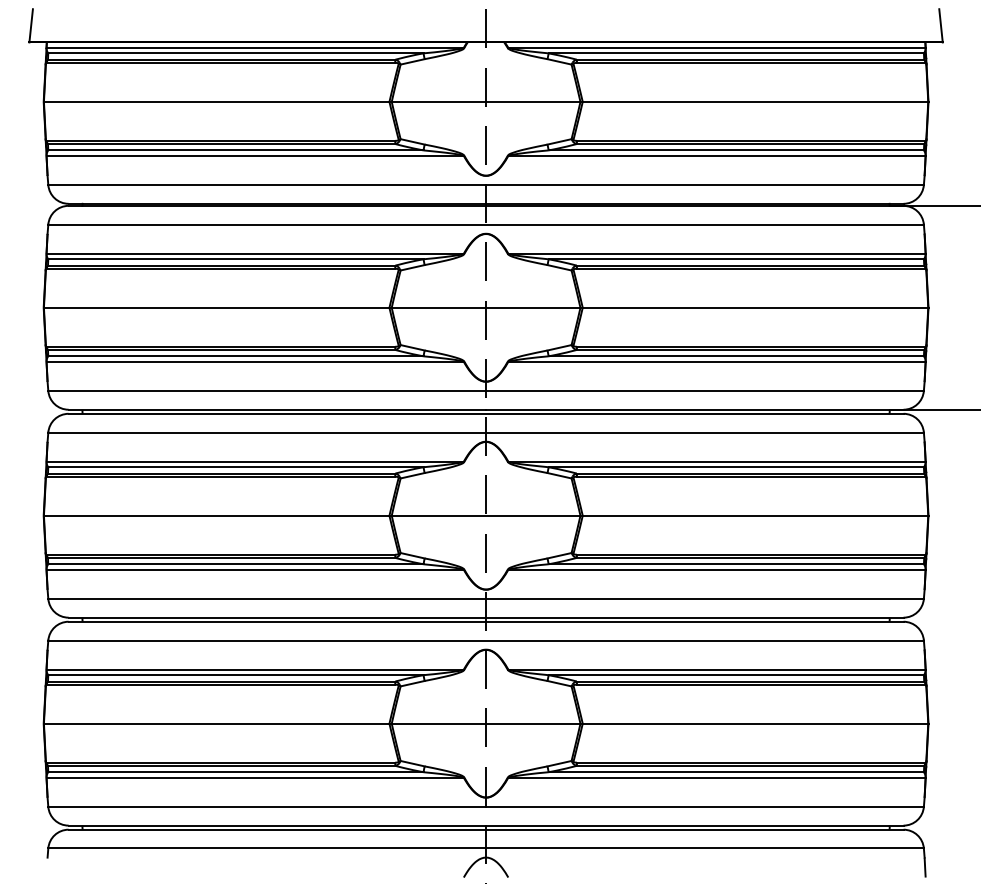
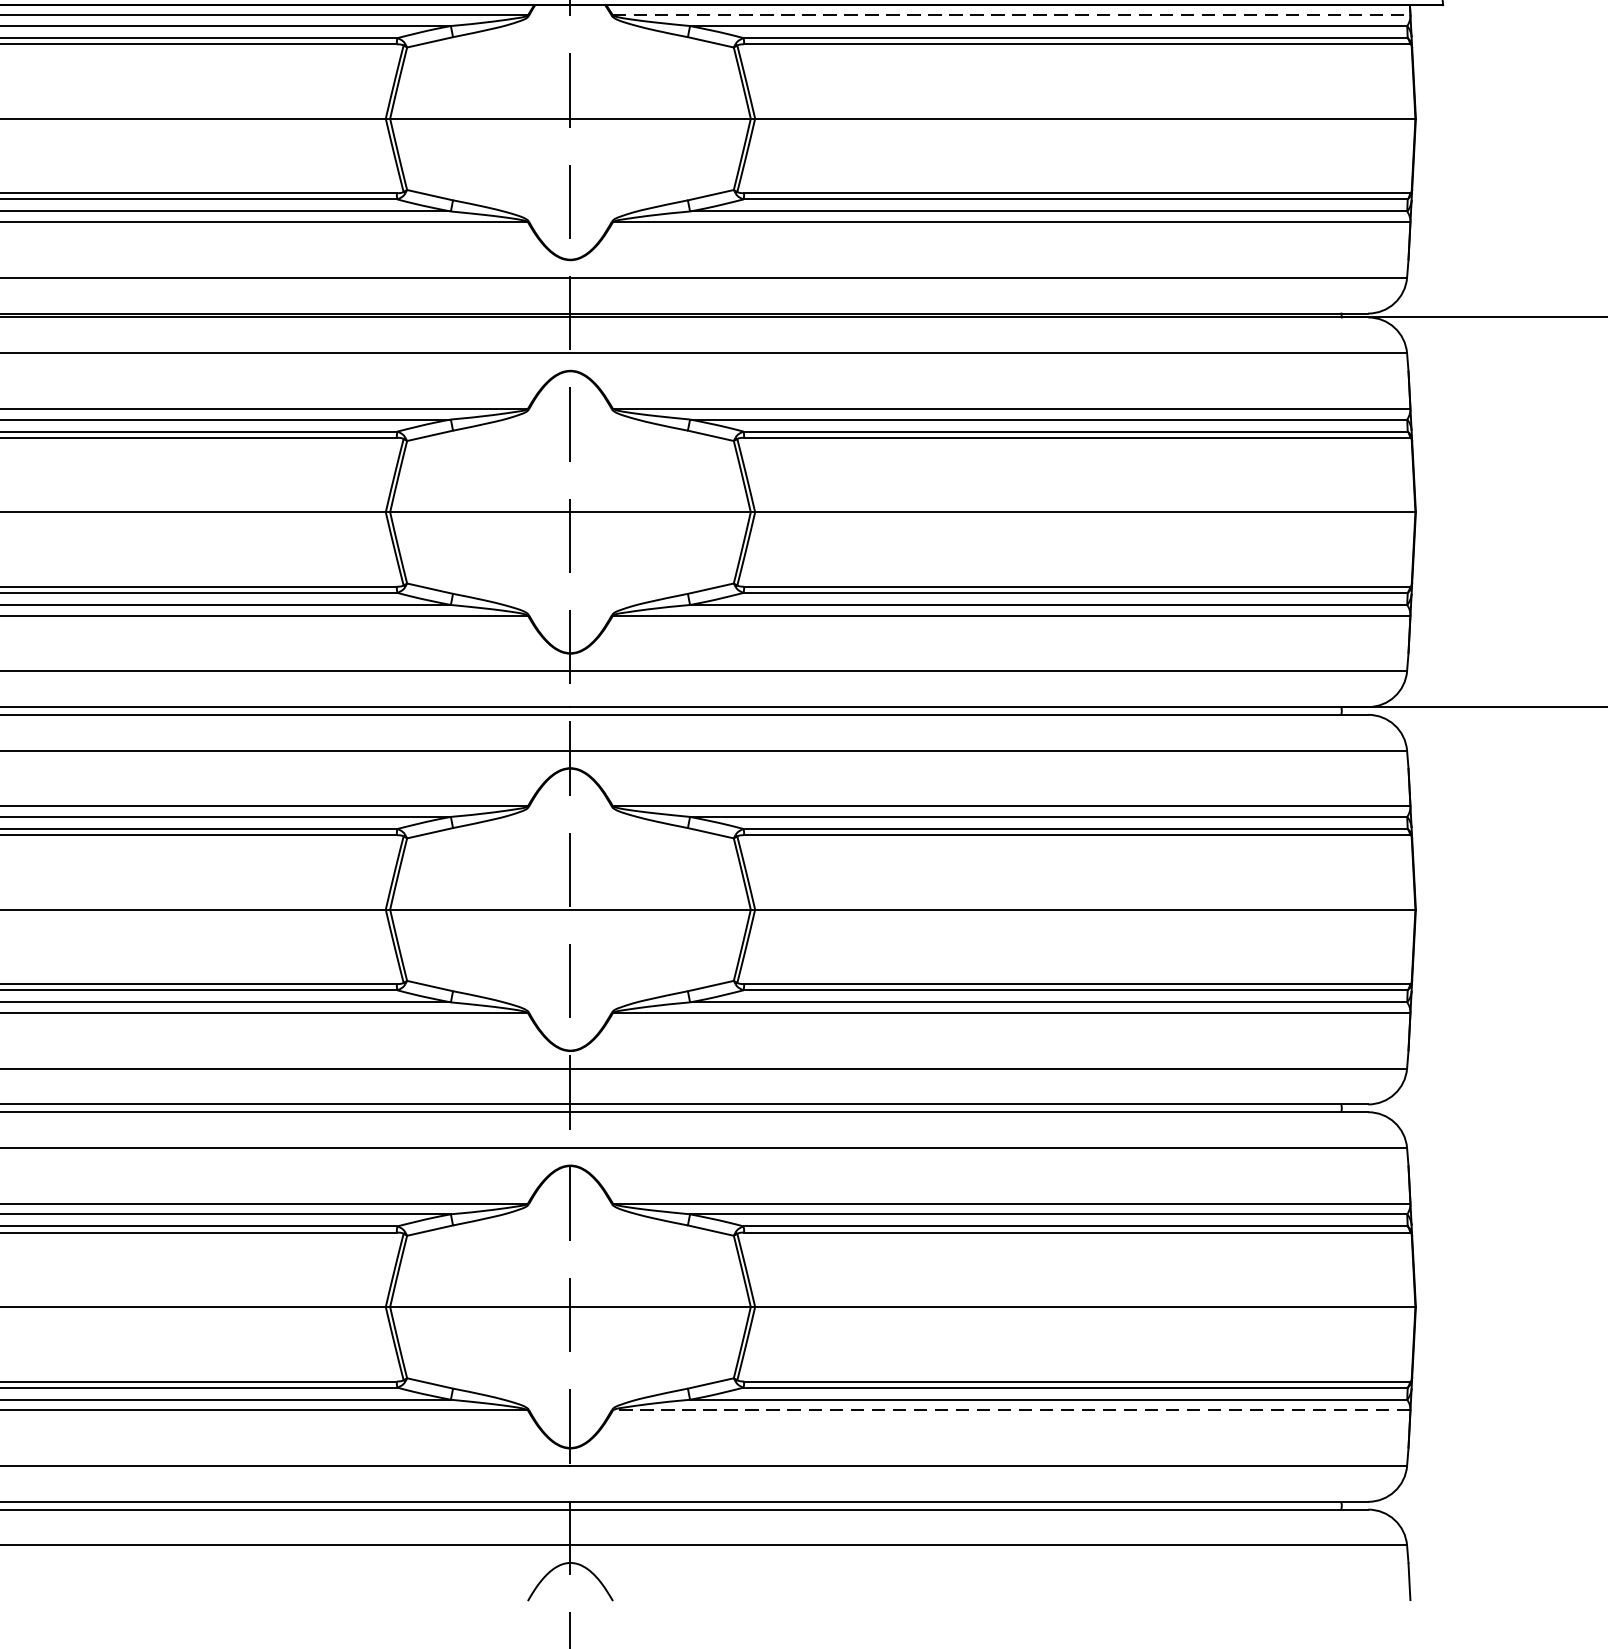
line: (717, 47) -> (1012, 14), solid -> dashed
line: (717, 777) -> (1012, 1409), solid -> dashed

